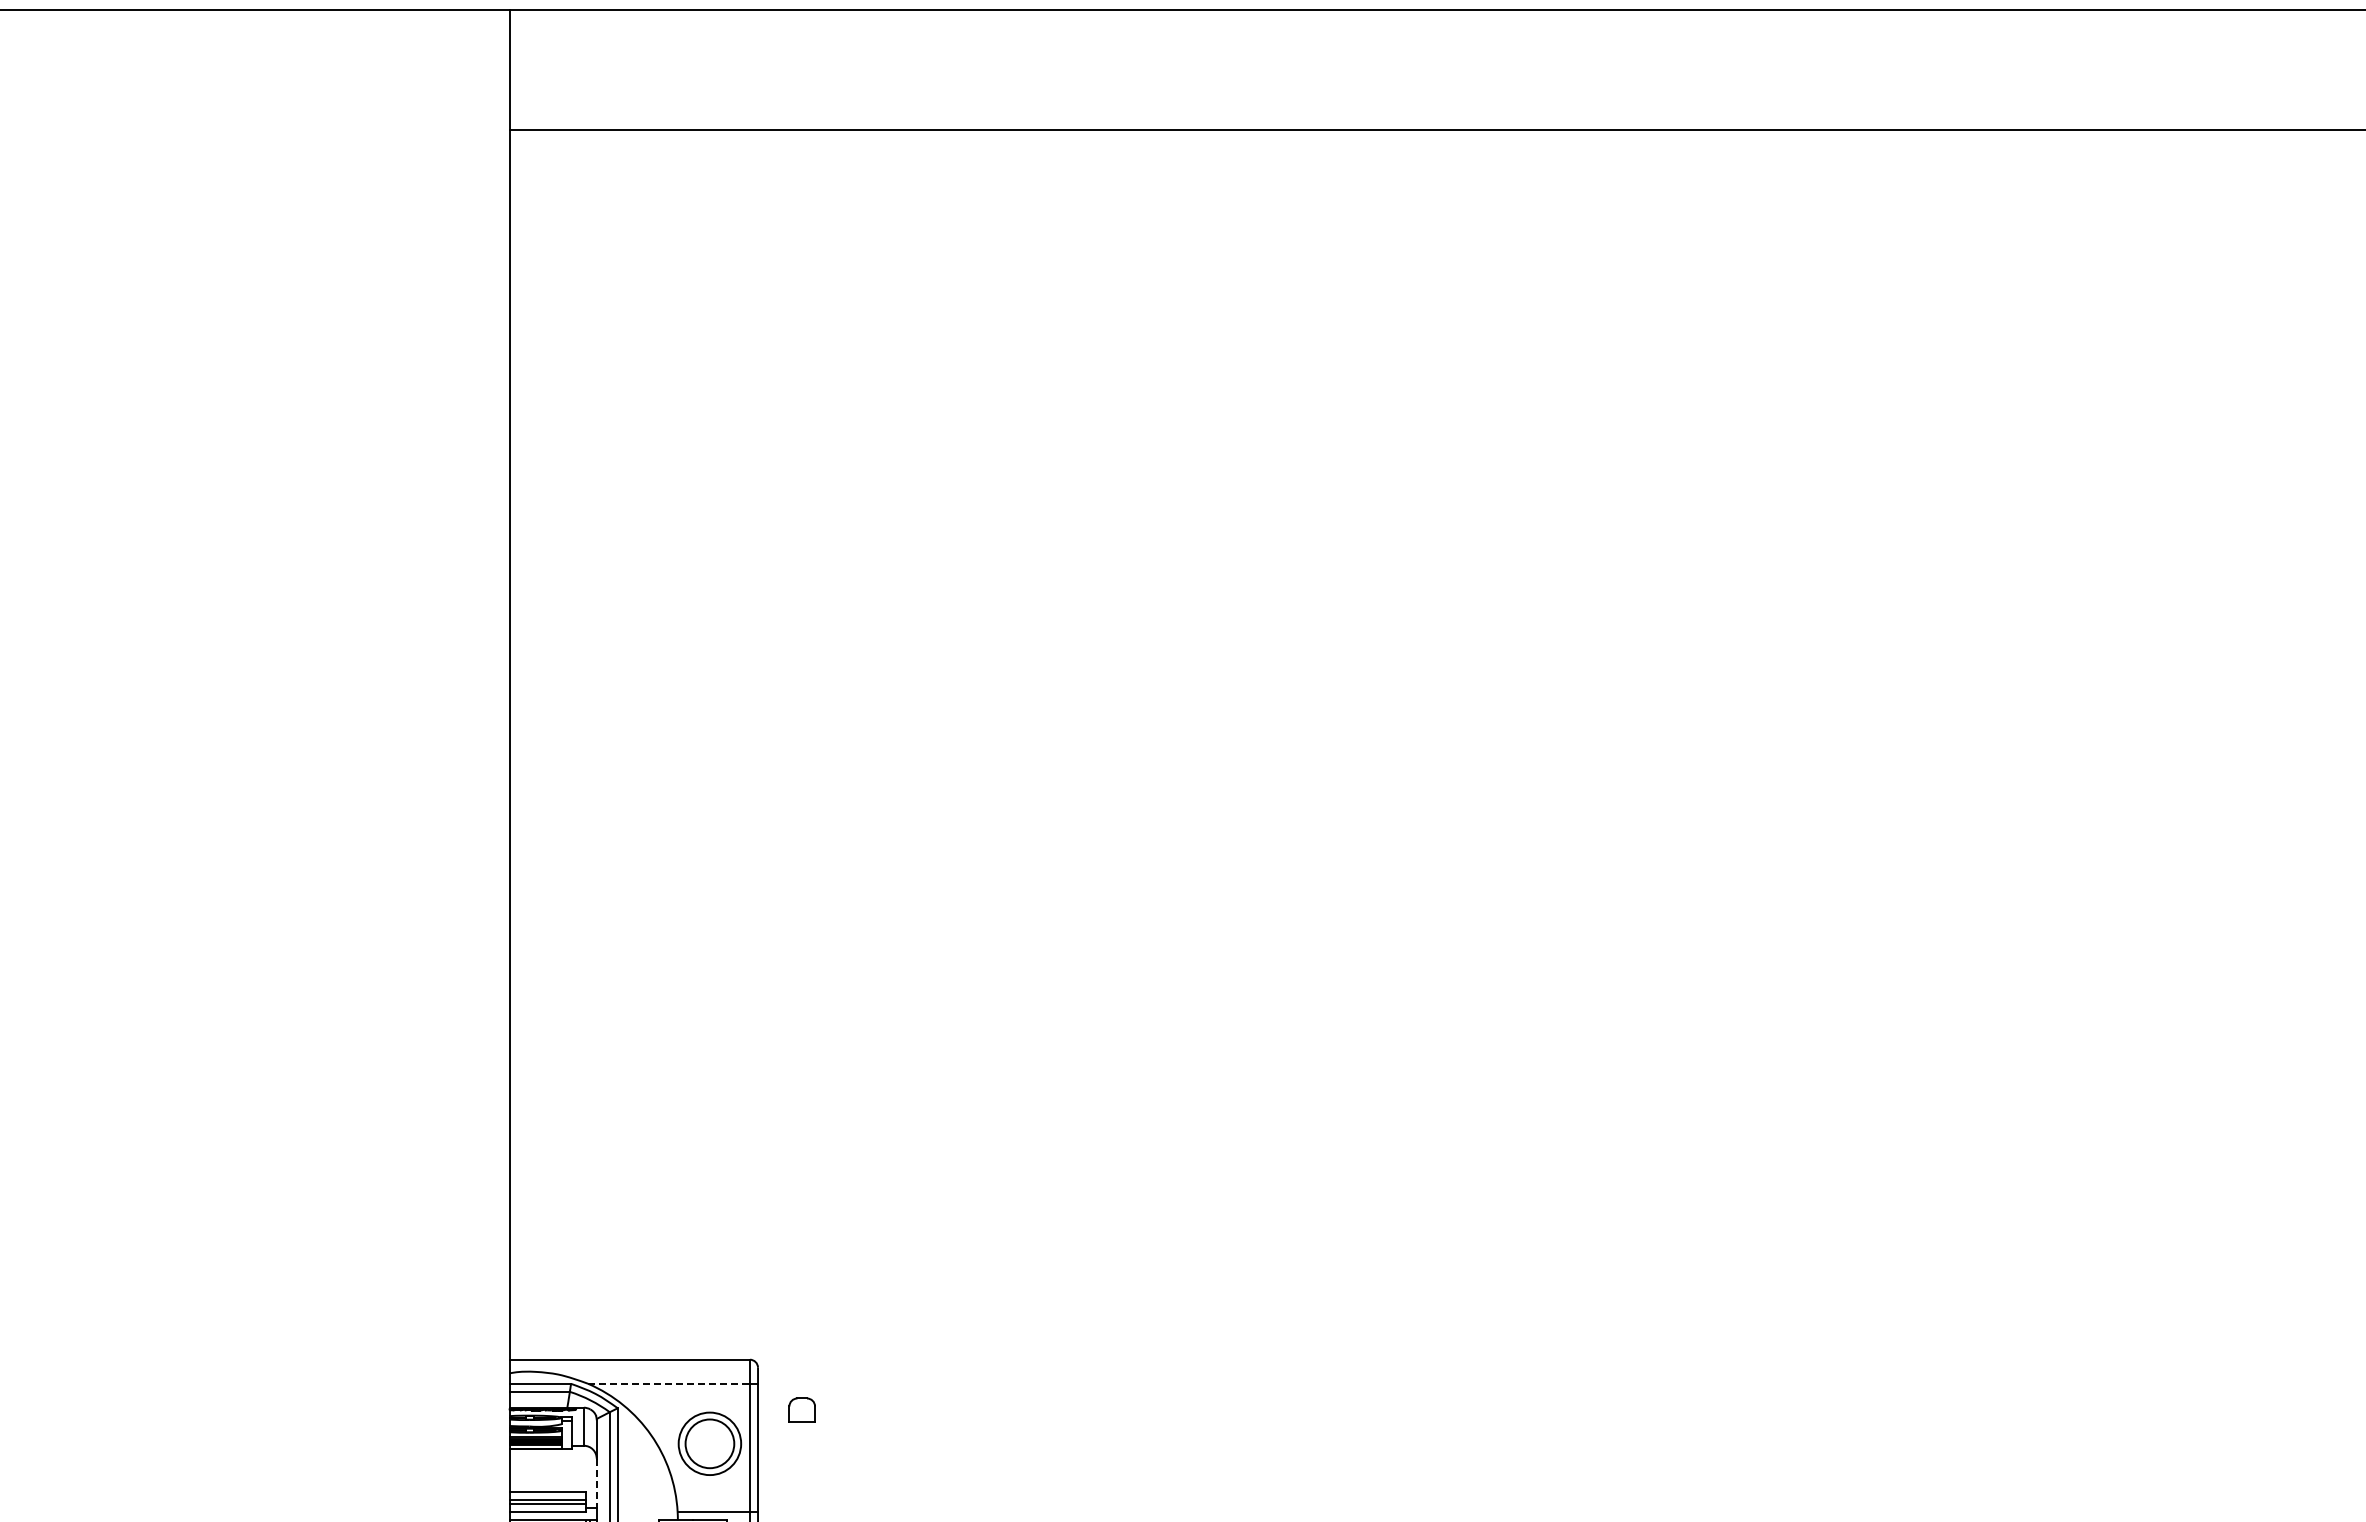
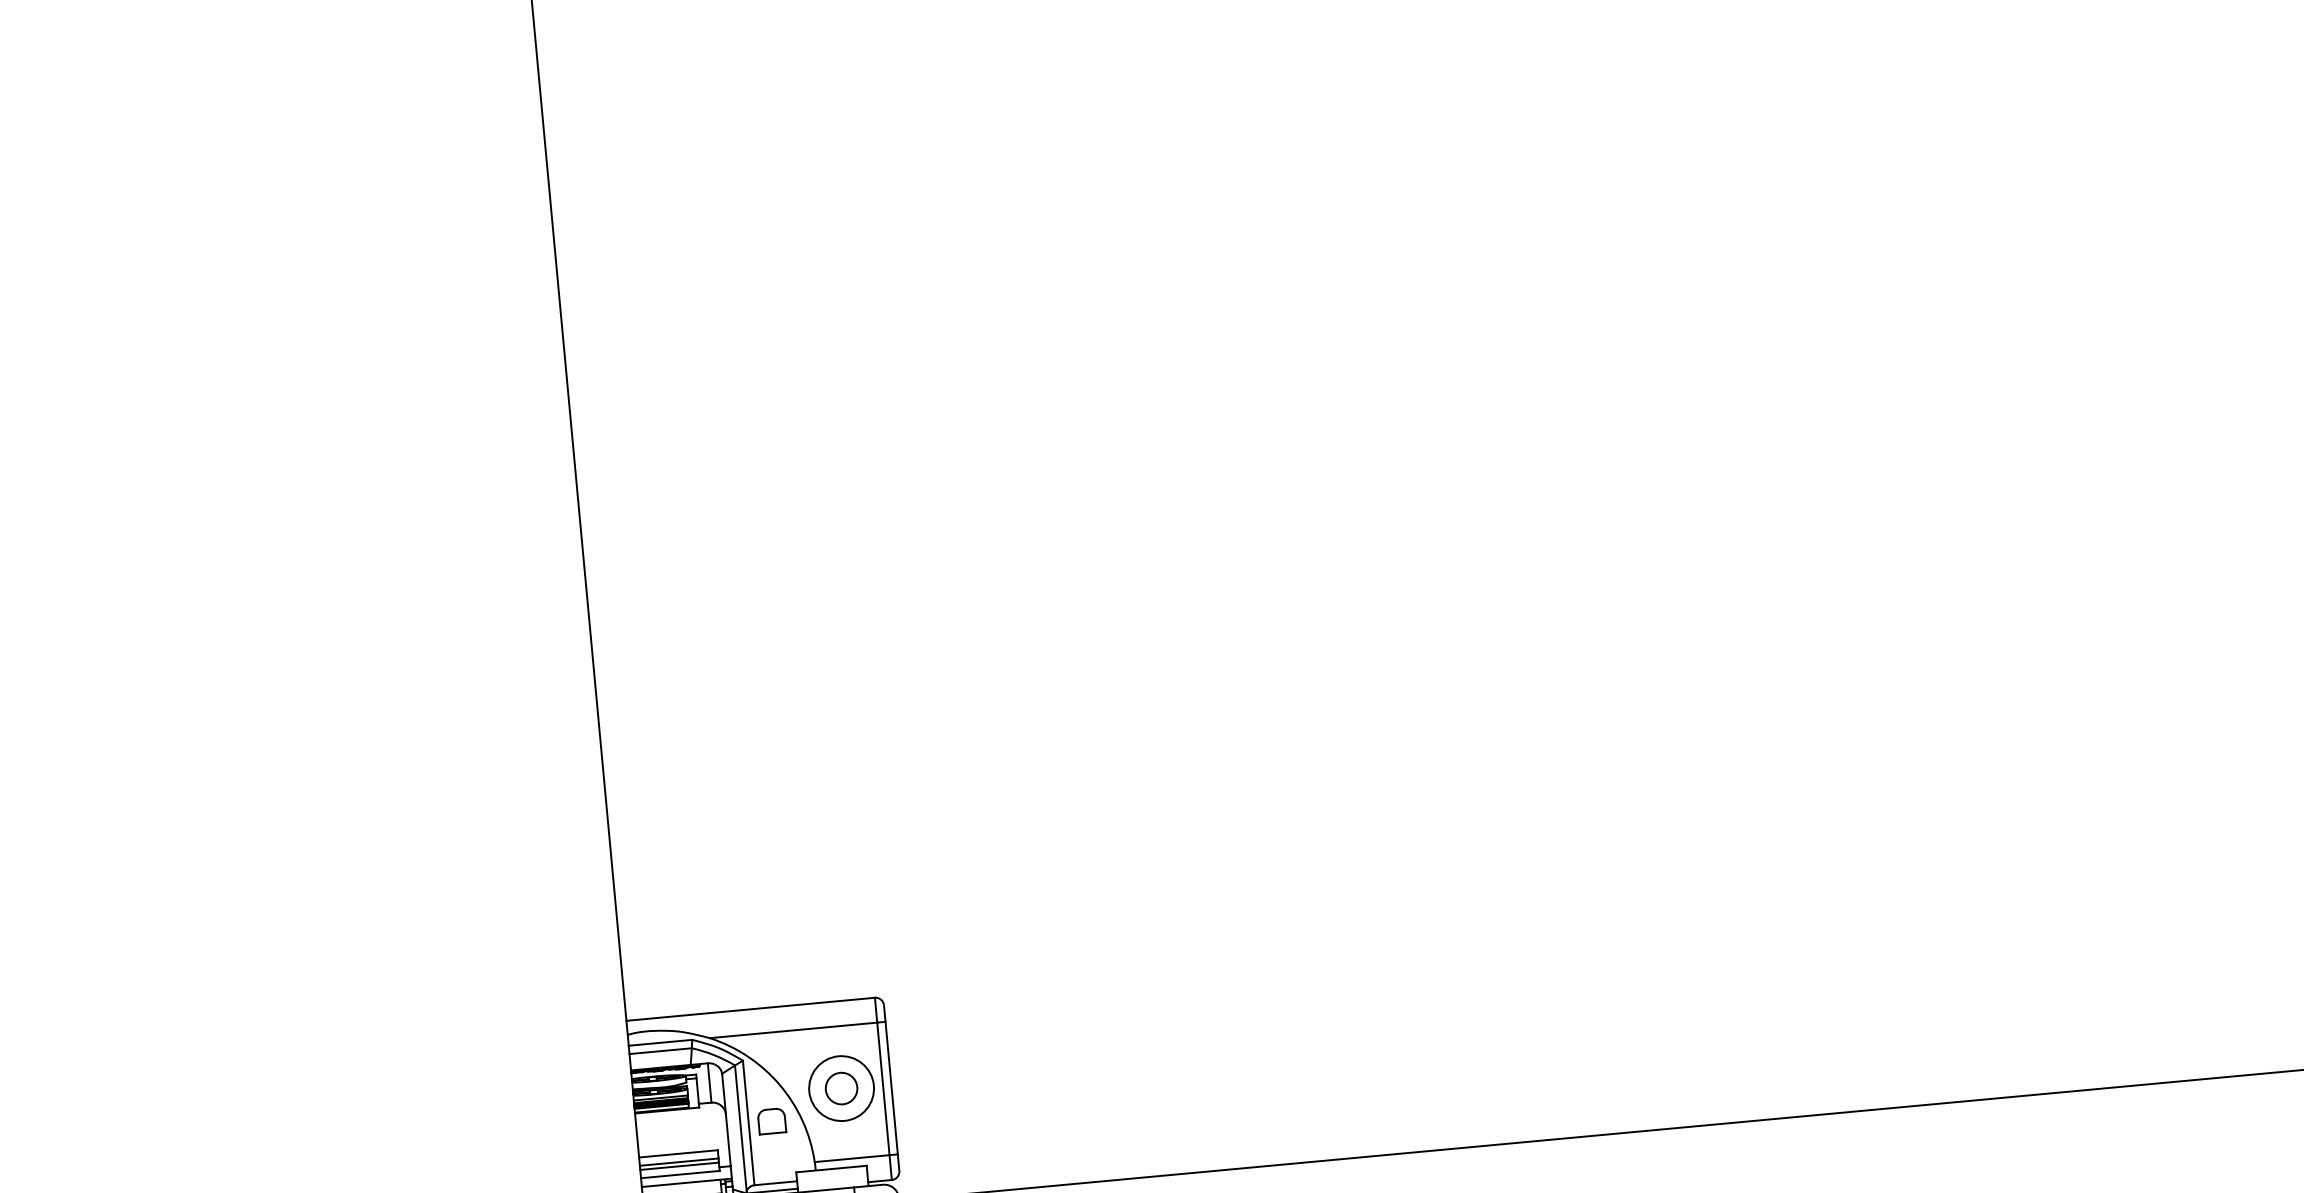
line: (669, 1383) -> (793, 1030), dashed -> solid
part: (801, 1409) -> (771, 1120), moved
circle: (709, 1443) -> (841, 1088), size x0.62
line: (596, 1483) -> (728, 1140), dashed -> solid

